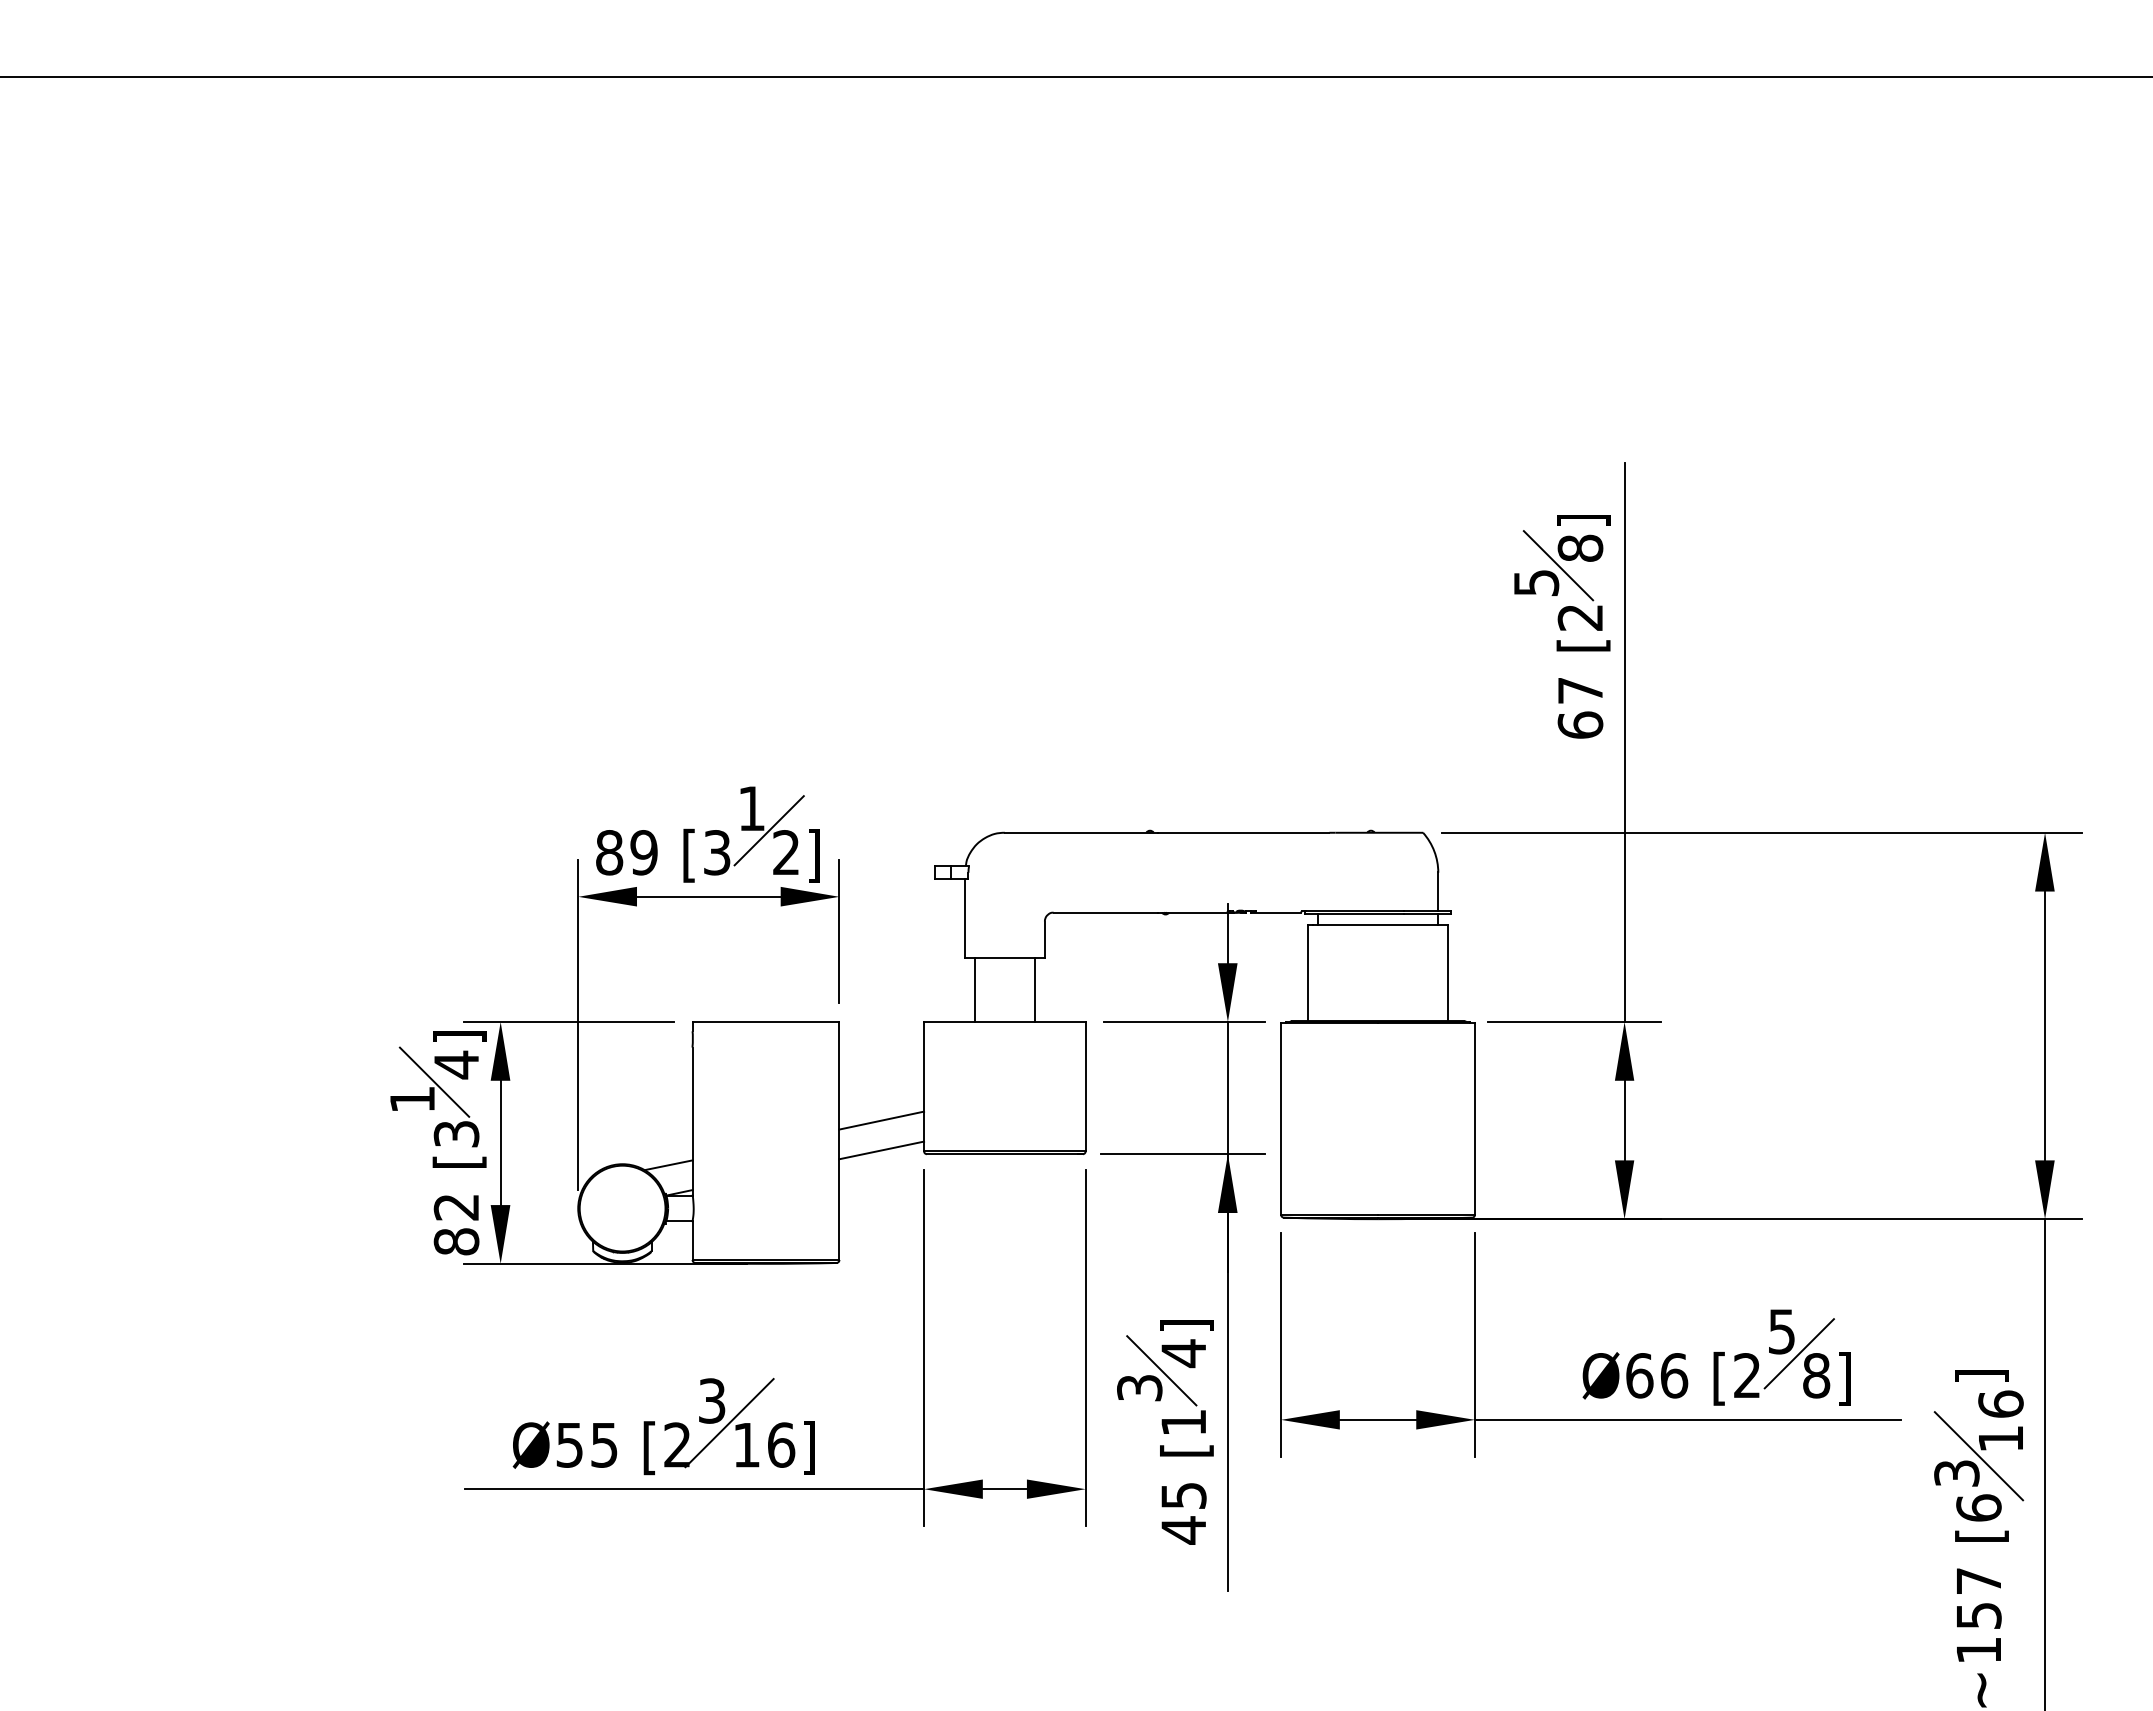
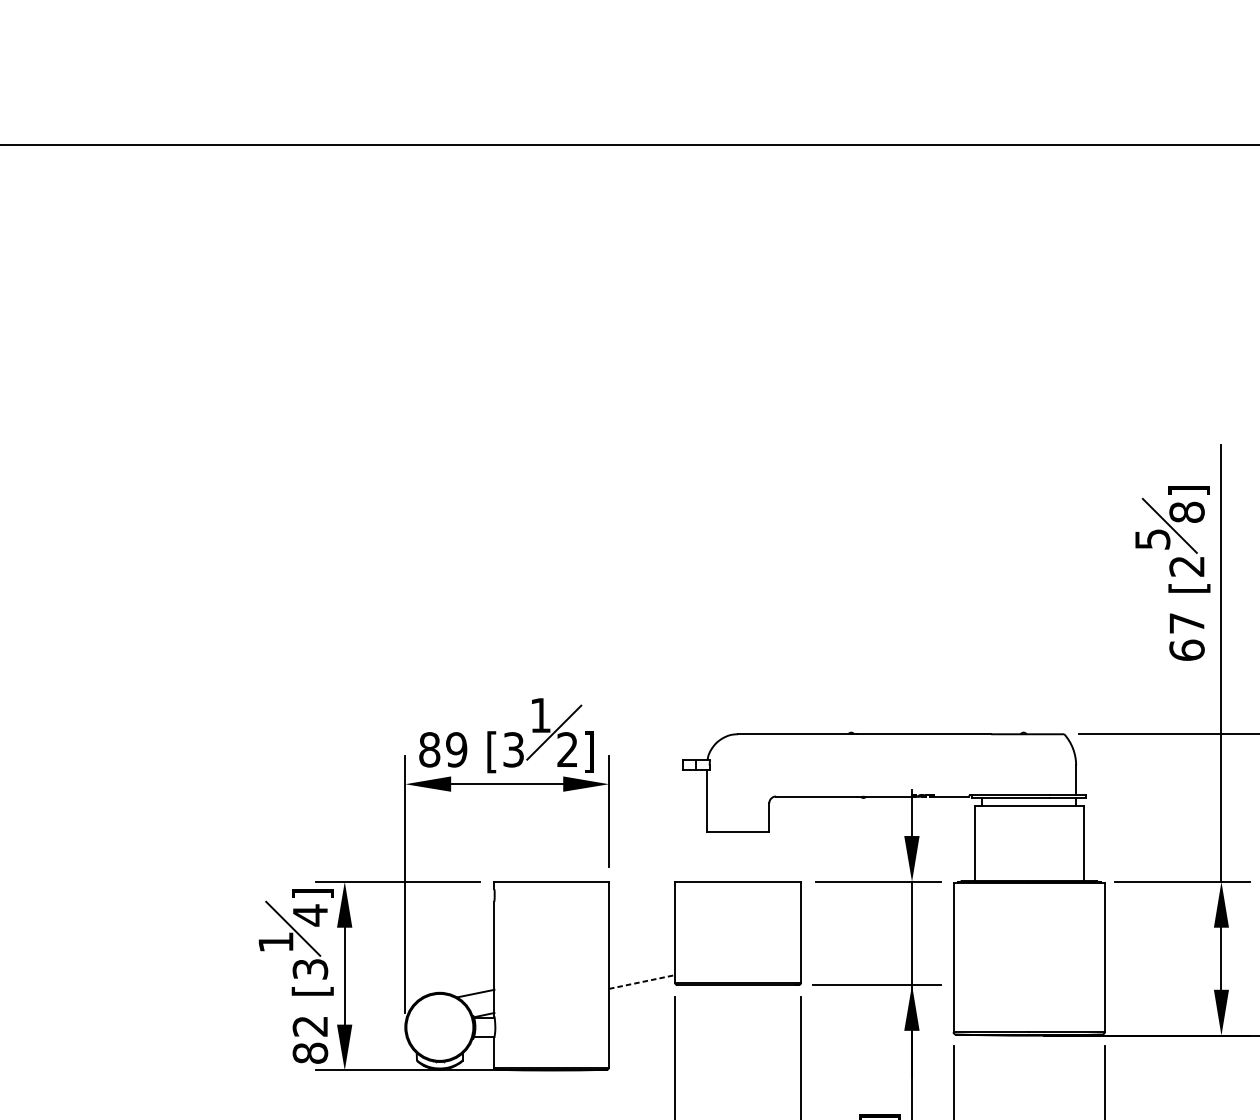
line: (974, 989) -> (714, 856), removed
line: (1035, 989) -> (761, 856), removed
line: (881, 1120) -> (641, 958), removed
line: (882, 1150) -> (642, 982), solid -> dashed

